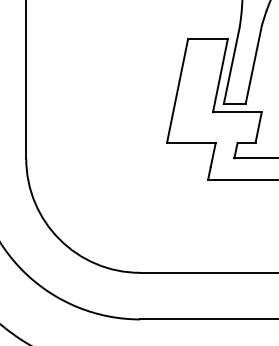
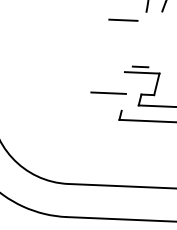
line: (253, 64) -> (155, 39), removed
line: (231, 65) -> (139, 39), removed
line: (219, 75) -> (130, 46), removed
line: (177, 90) -> (100, 55), removed
line: (212, 154) -> (123, 102), removed

